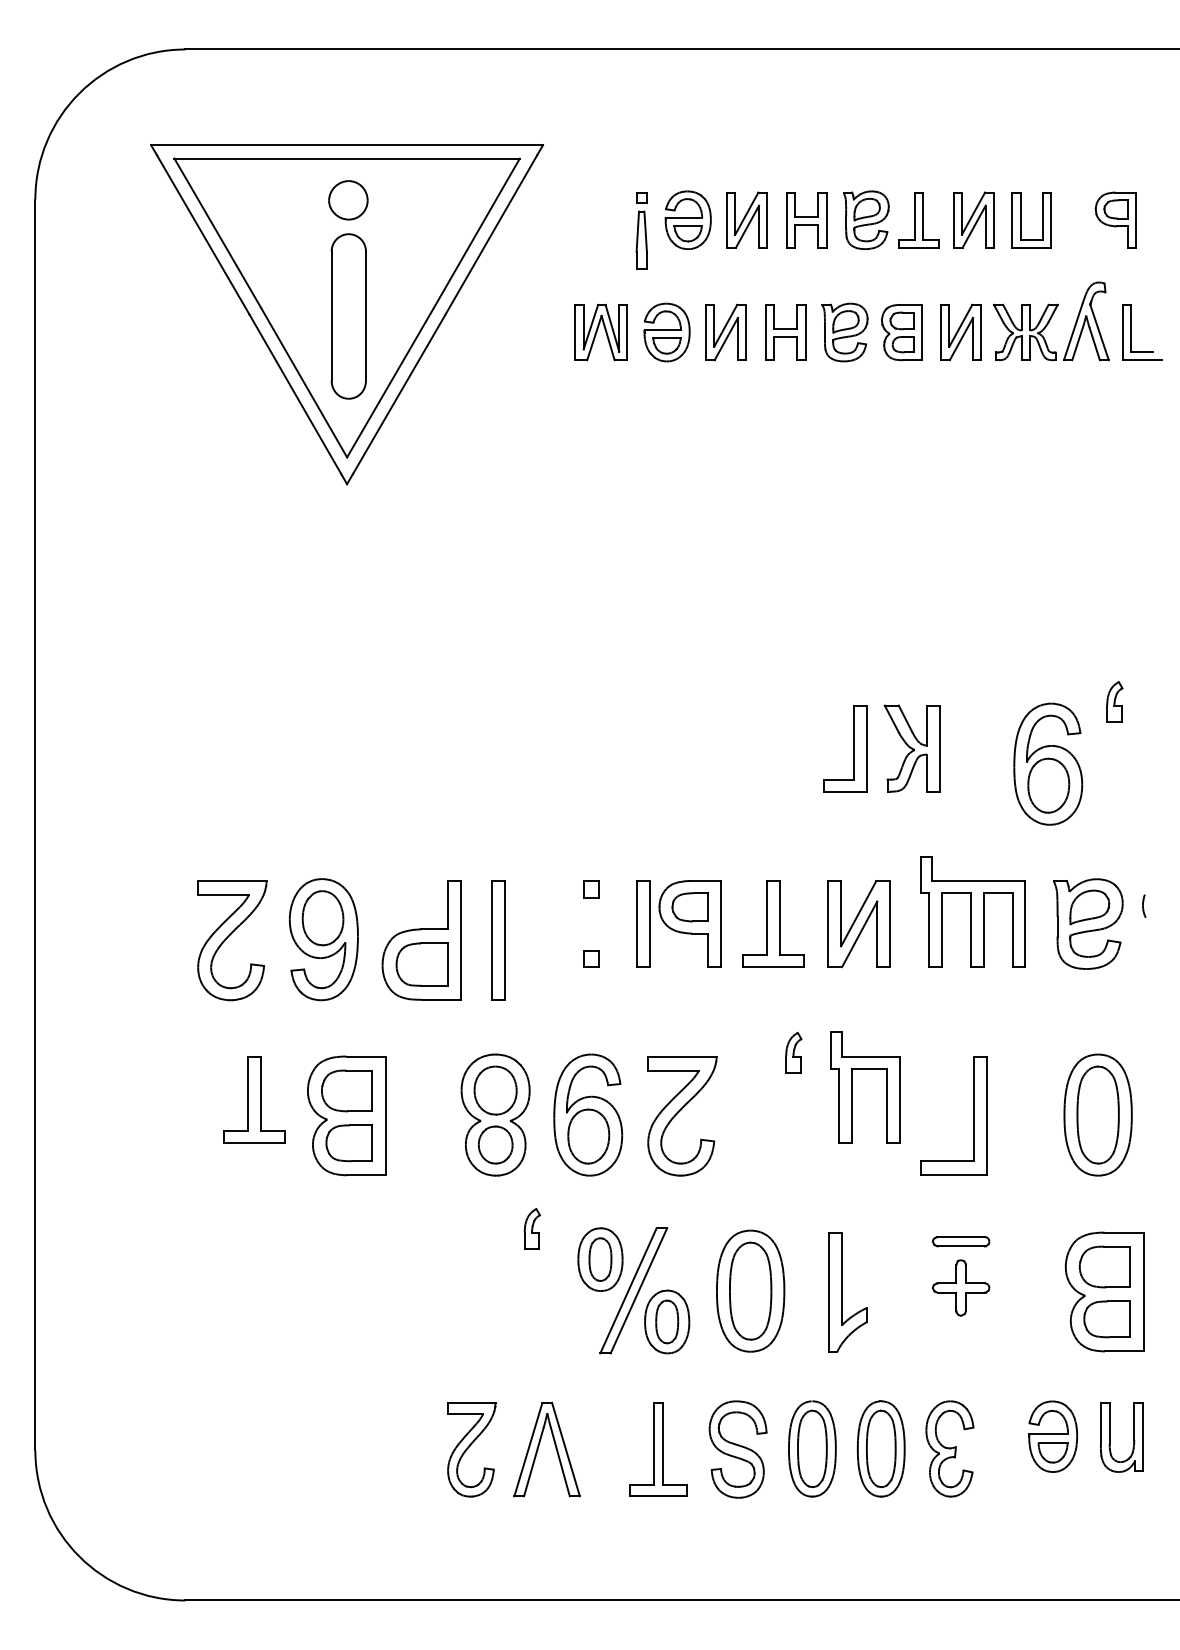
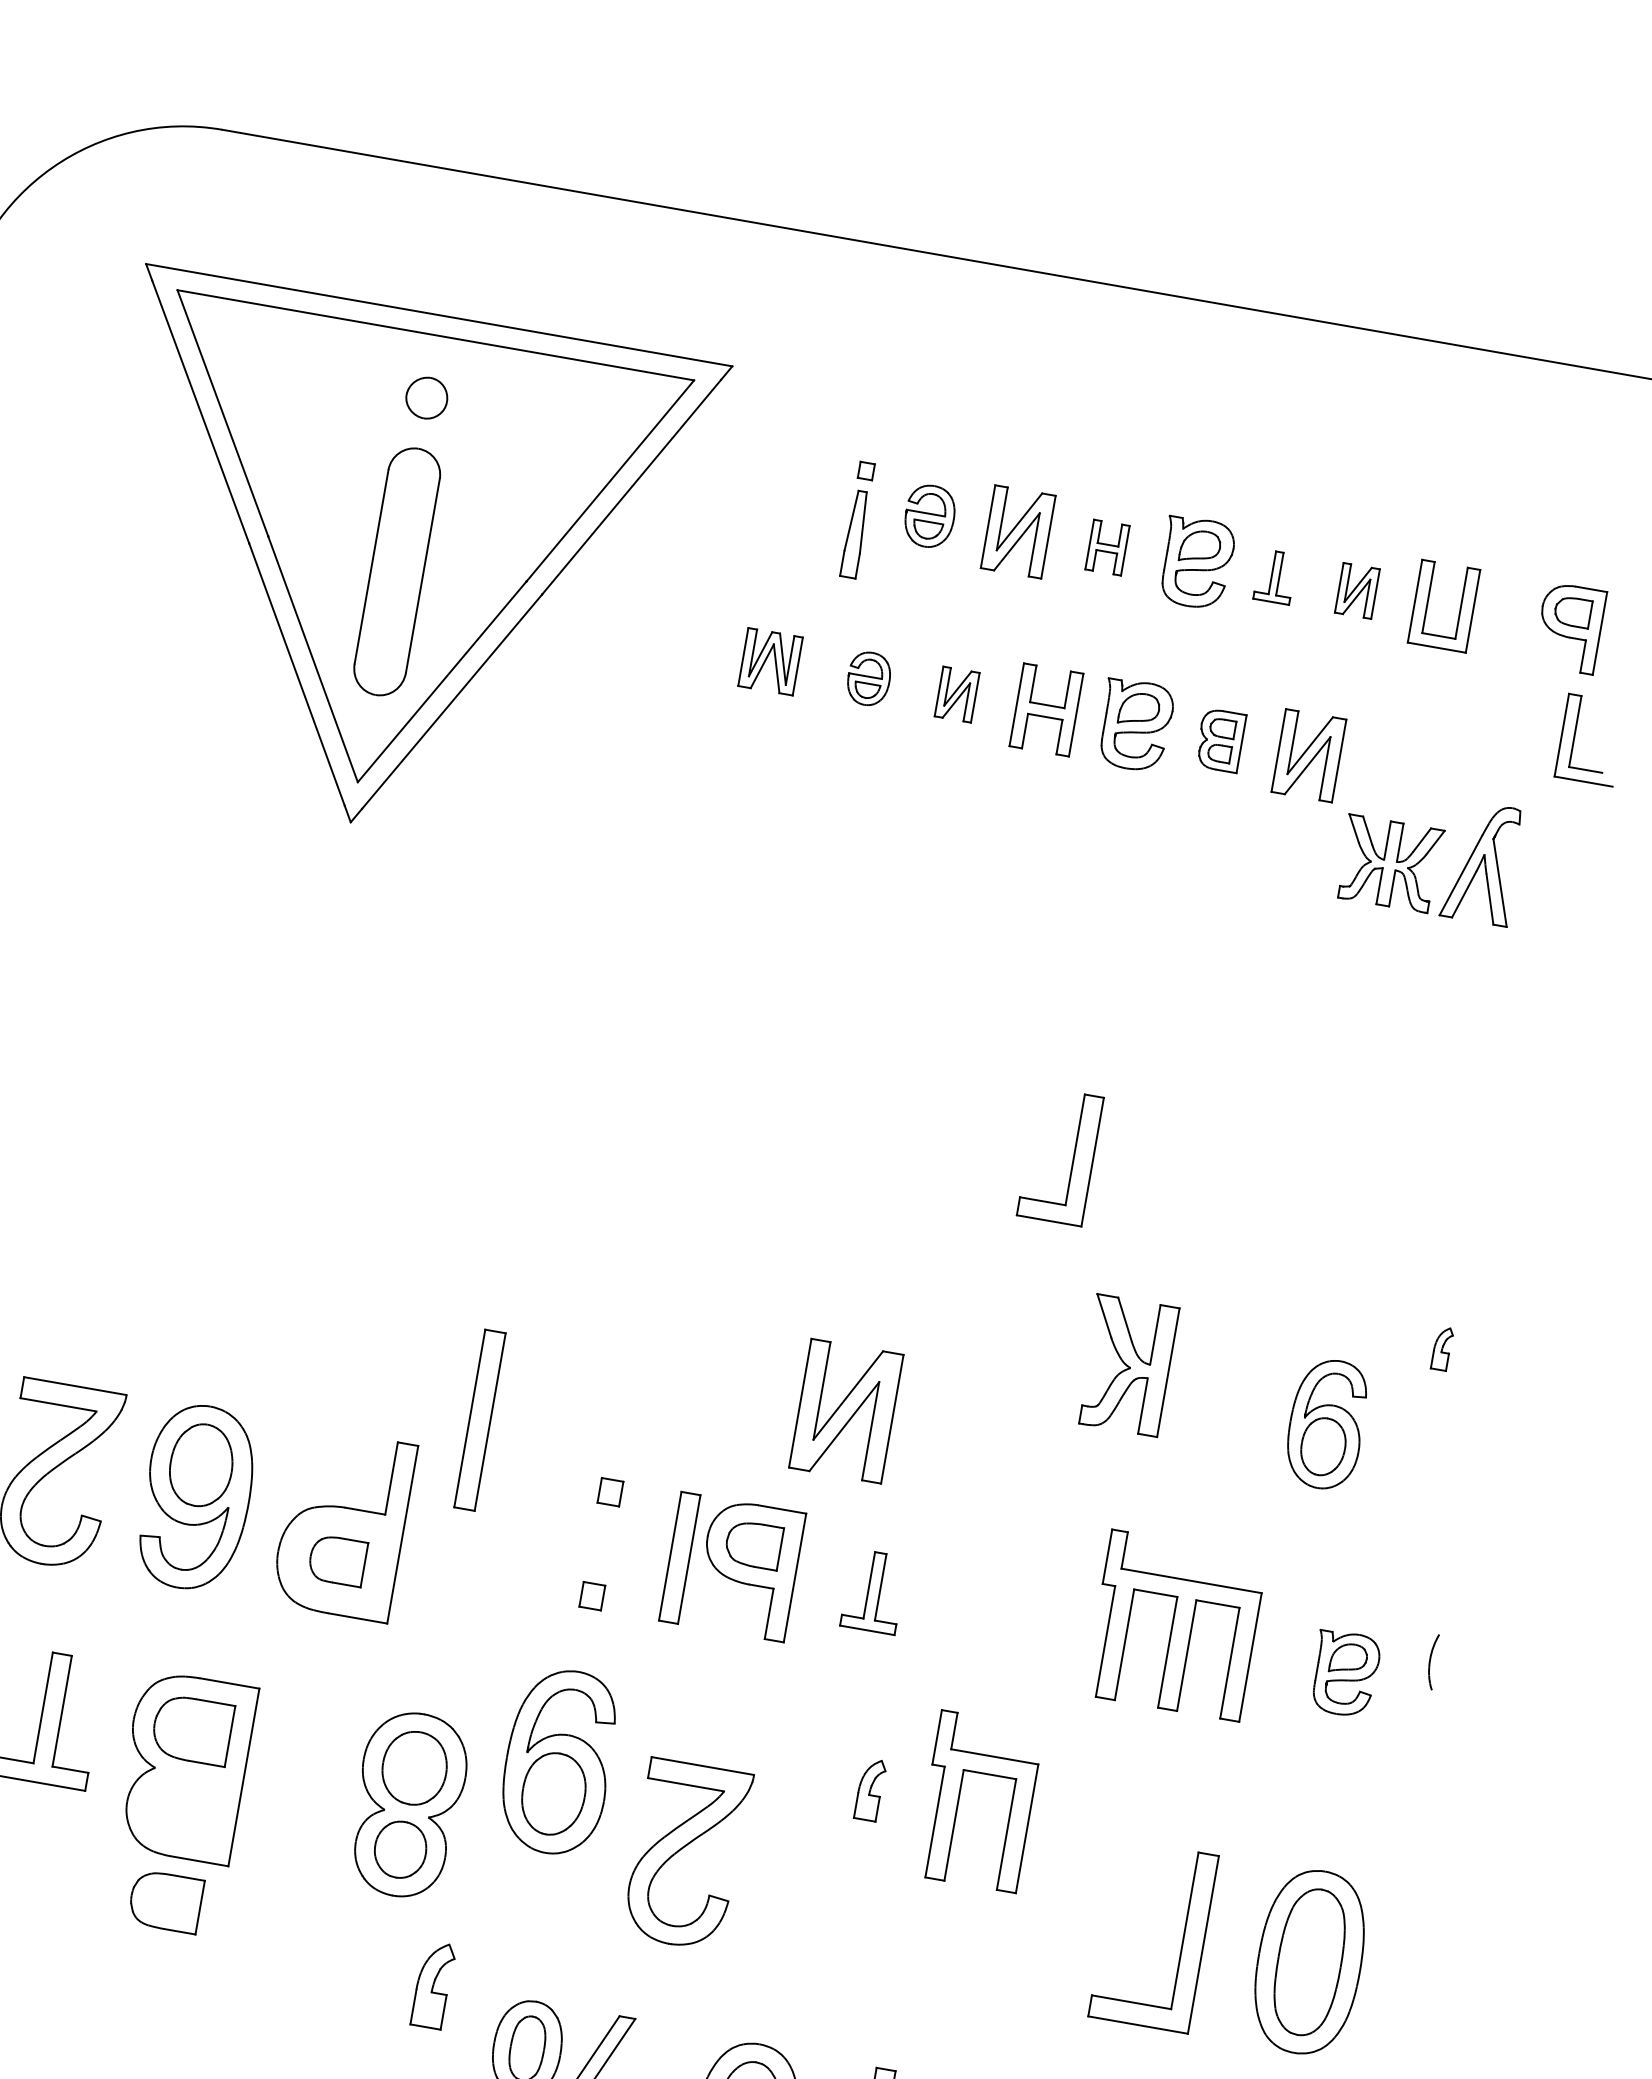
part: (348, 200) -> (426, 398), size x0.7
part: (687, 219) -> (929, 515), size x0.7
part: (973, 219) -> (1356, 589), size x0.6
part: (806, 220) -> (1106, 547), size x0.6
part: (918, 220) -> (1274, 577), size x0.6
part: (1051, 321) -> (1431, 854), moved
part: (600, 332) -> (769, 661), size x0.7
part: (666, 332) -> (868, 678), size x0.6
part: (725, 332) -> (956, 694), size x0.6
part: (901, 332) -> (1219, 740), size x0.7
part: (1131, 332) -> (1574, 737), moved
part: (1114, 701) -> (1442, 1347), size x0.7
part: (853, 748) -> (1072, 1158), moved
part: (1048, 763) -> (1327, 1423), size x0.7
part: (1144, 905) -> (1433, 1660), size x1.6
part: (773, 923) -> (873, 1590), size x0.6
part: (1088, 923) -> (1345, 1673), size x0.6
part: (858, 924) -> (845, 1411), moved
part: (498, 940) -> (479, 1420), moved
part: (421, 964) -> (336, 1560), size x0.7
part: (852, 1087) -> (959, 1798), moved
part: (588, 1114) -> (559, 1760), moved
part: (973, 1115) -> (1182, 1940), moved
part: (348, 1143) -> (164, 1901), moved
part: (531, 1228) -> (432, 1983), size x1.4

